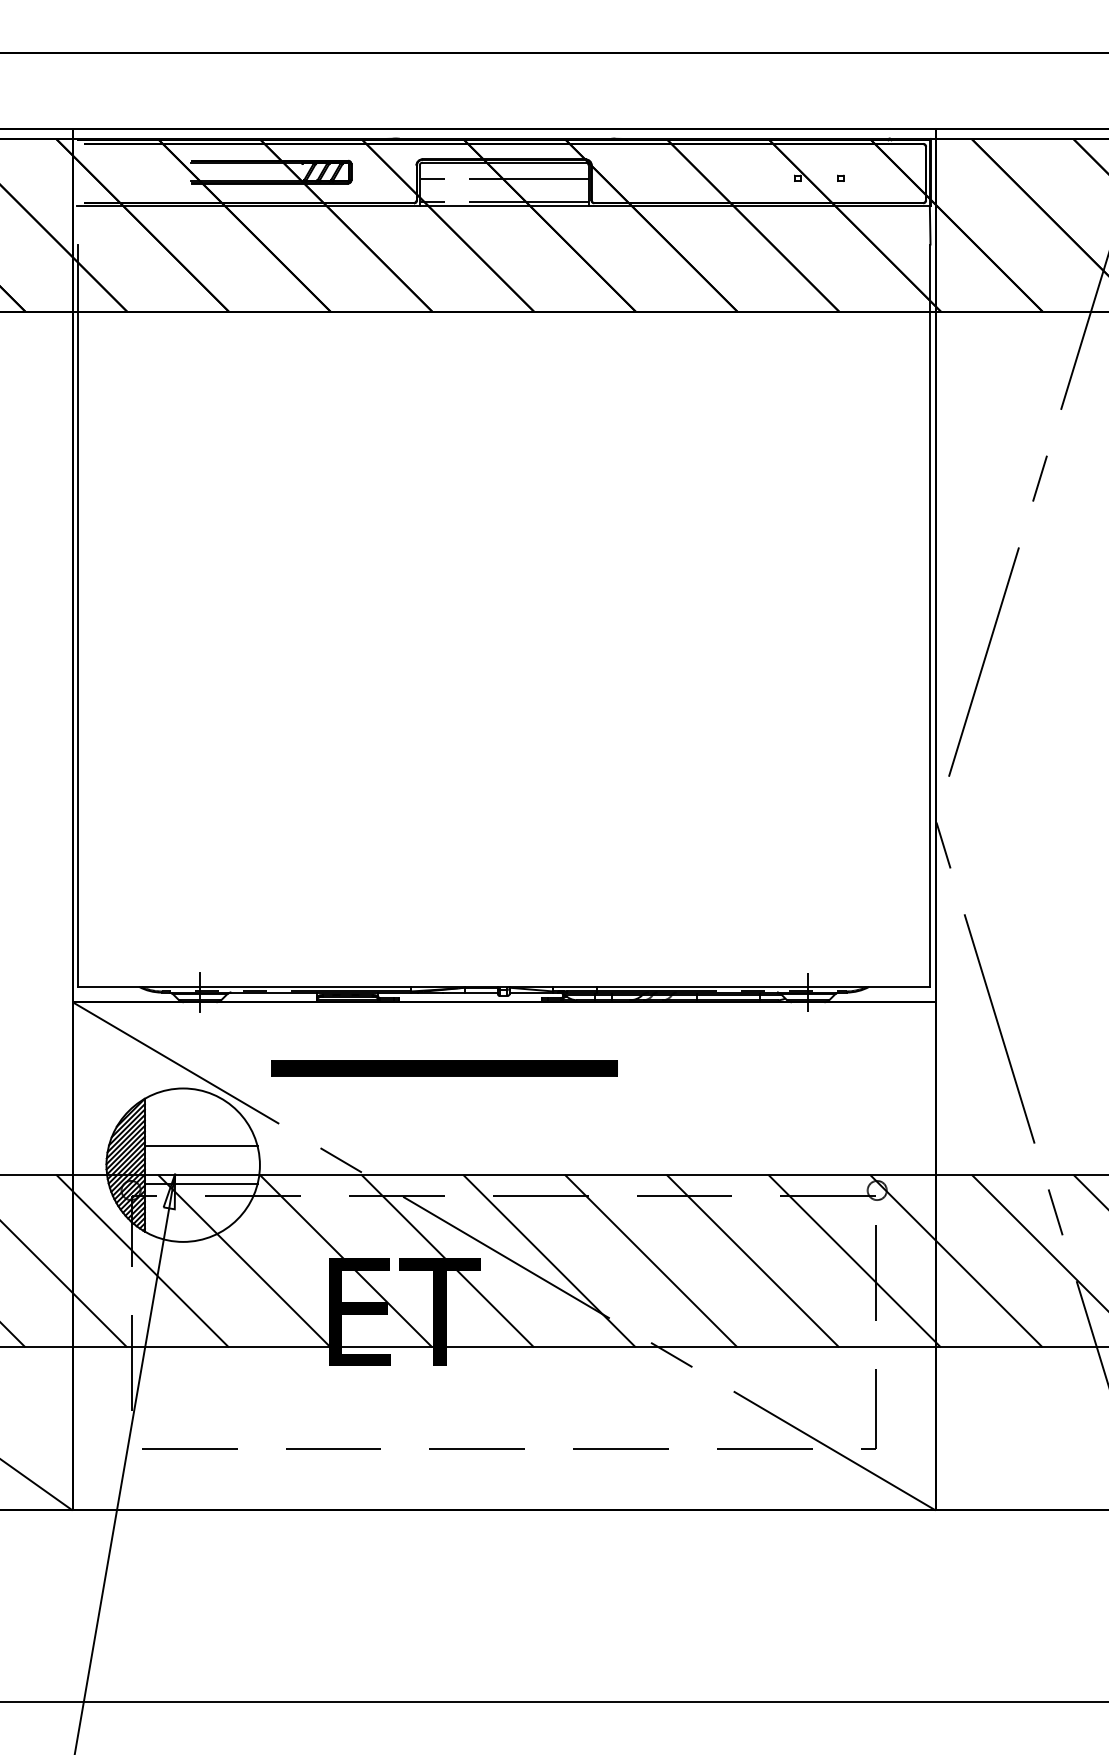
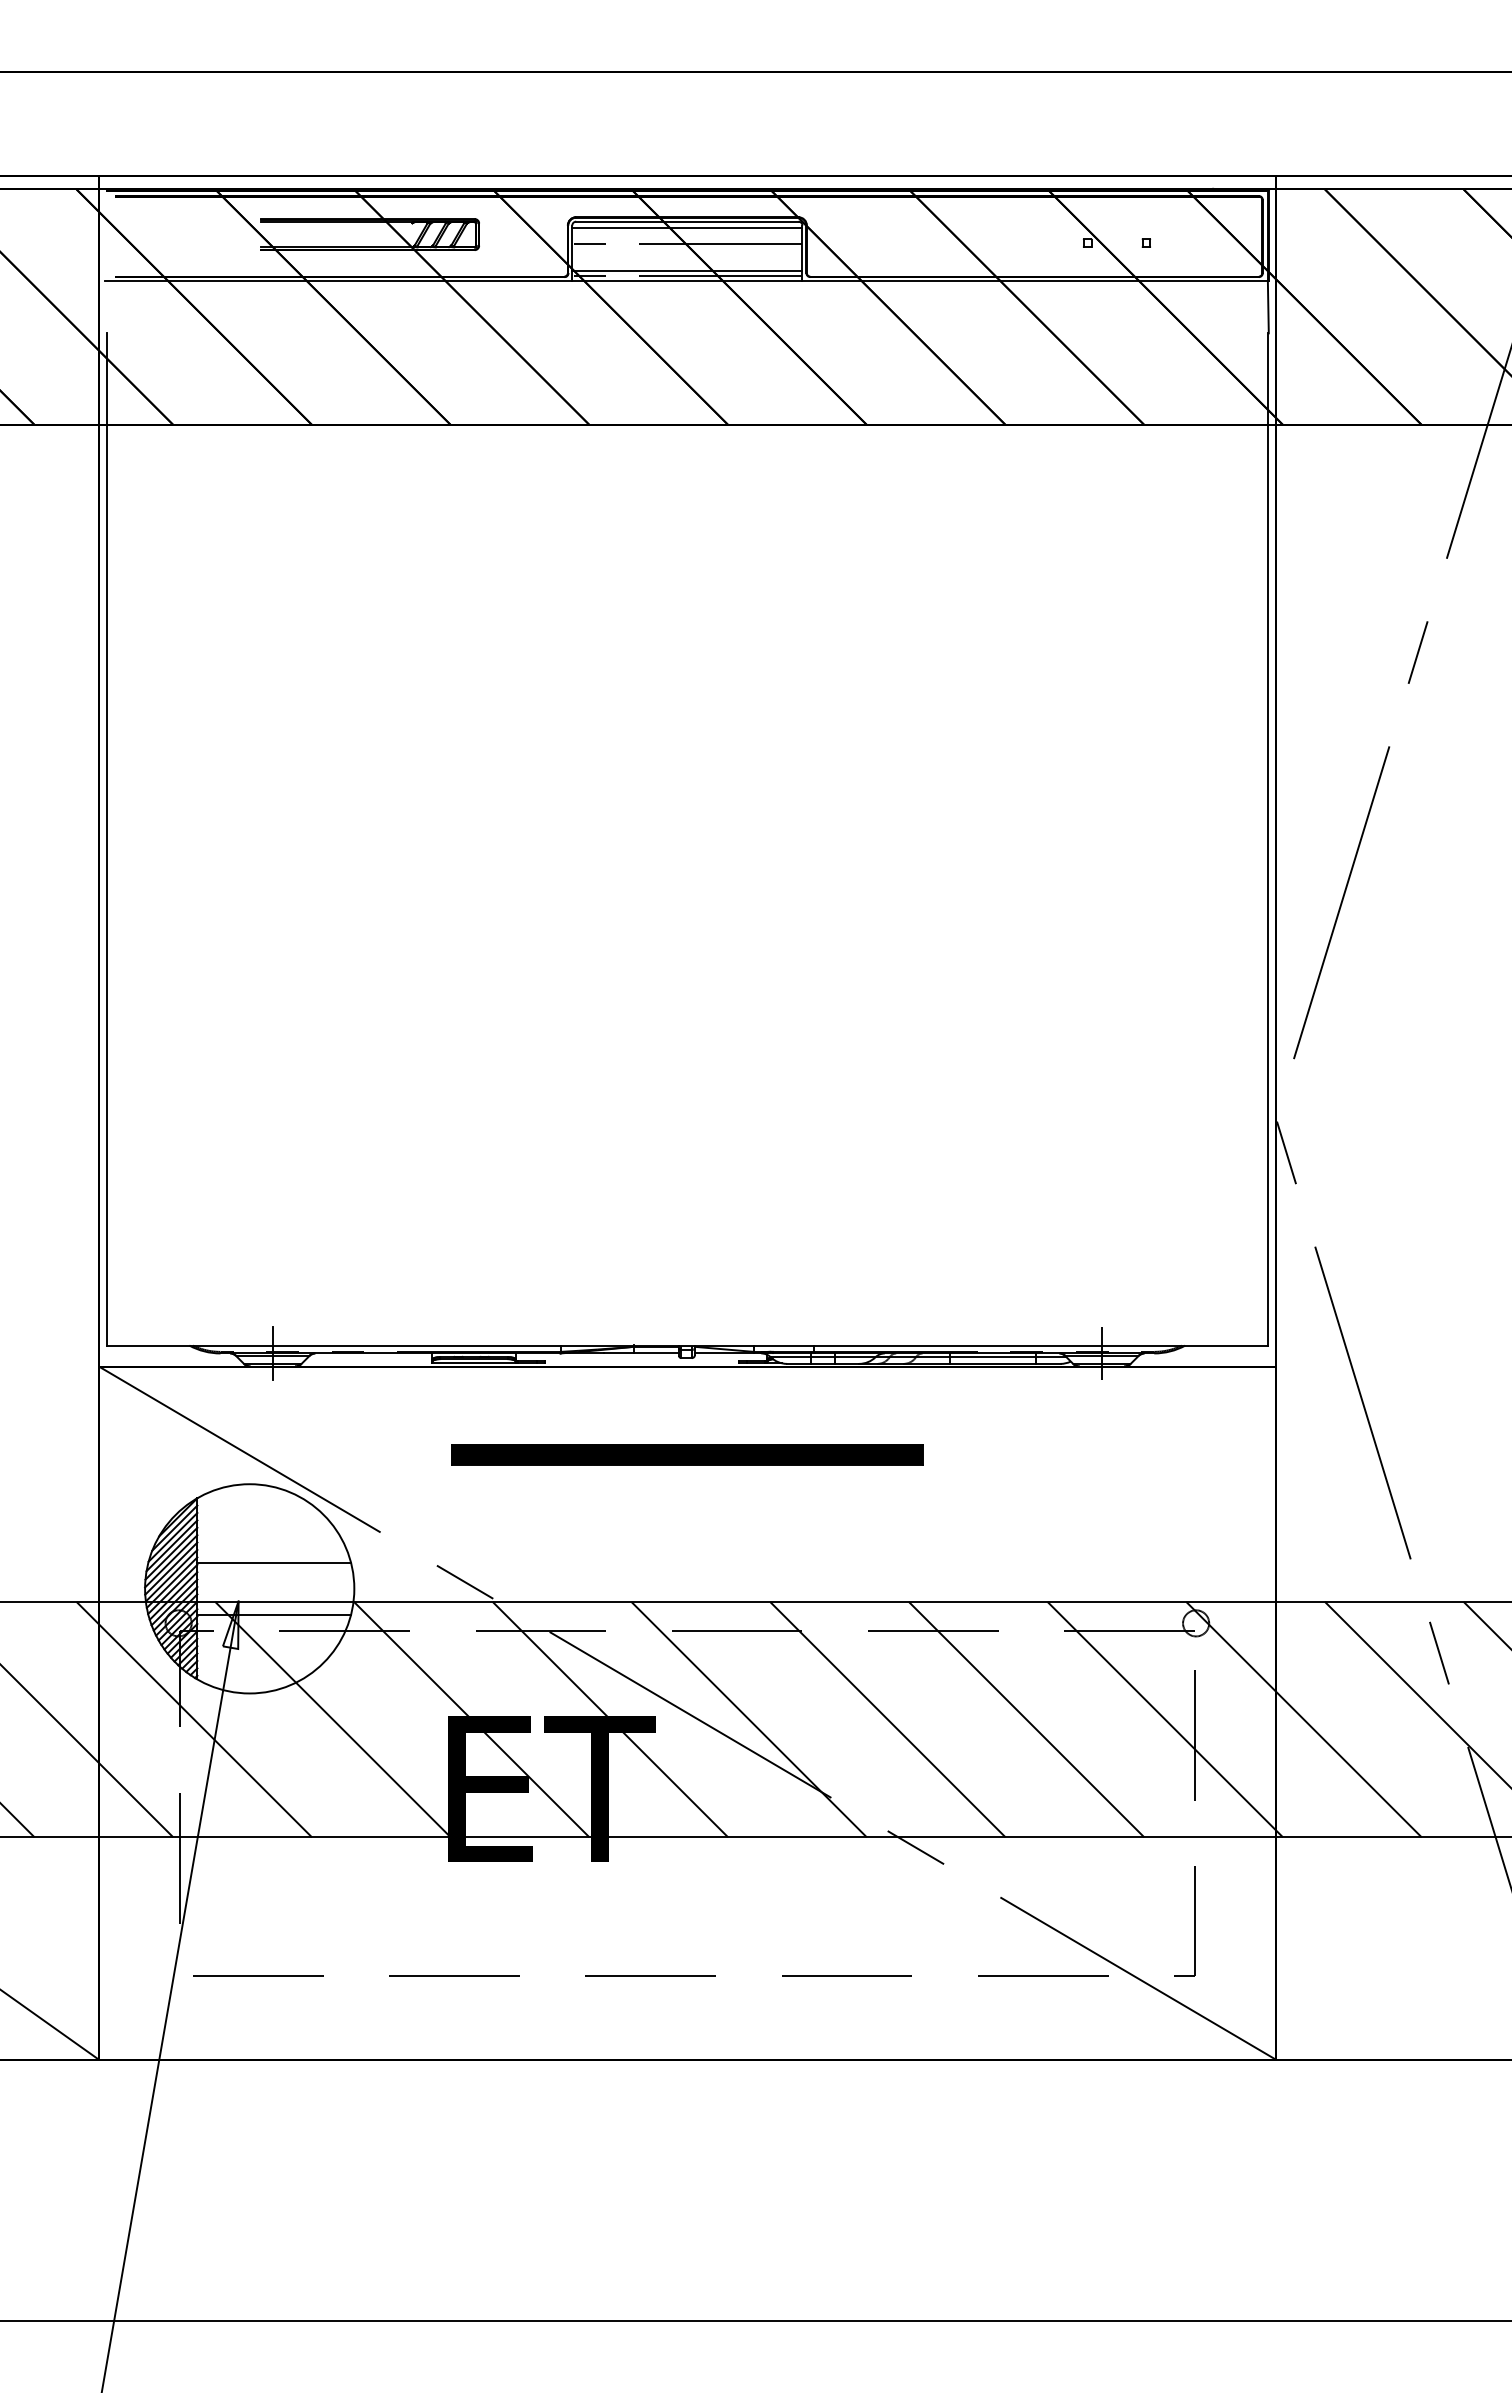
line: (504, 167) -> (687, 228), added
line: (504, 198) -> (687, 270), added
part: (444, 1068) -> (687, 1454), moved

